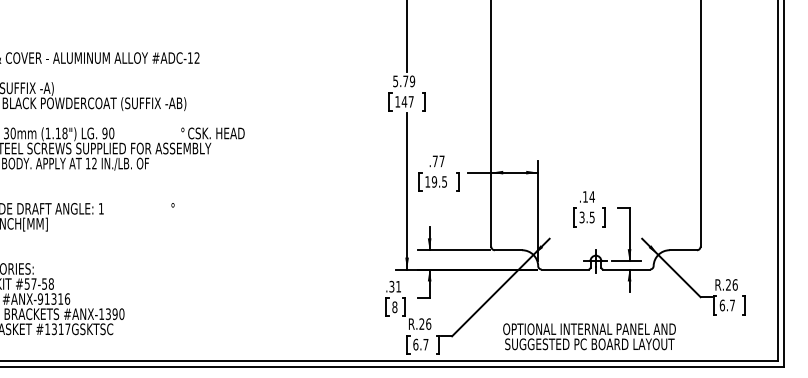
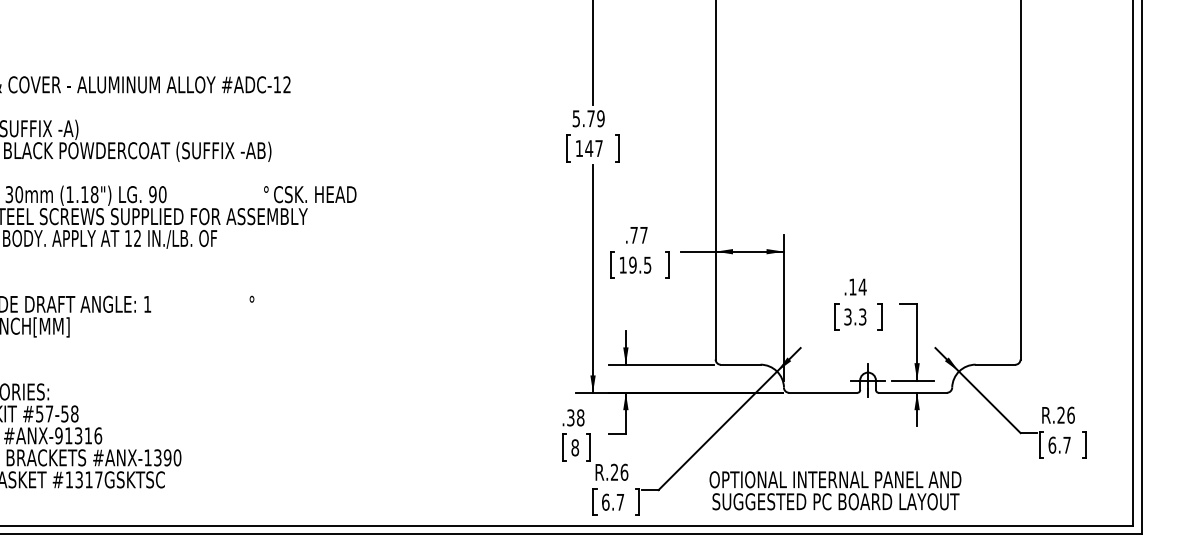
text: (592, 216) -> (863, 315), 3.5 -> 3.3
text: (398, 286) -> (580, 417), .31 -> .38
text: (589, 336) -> (835, 490), moved

